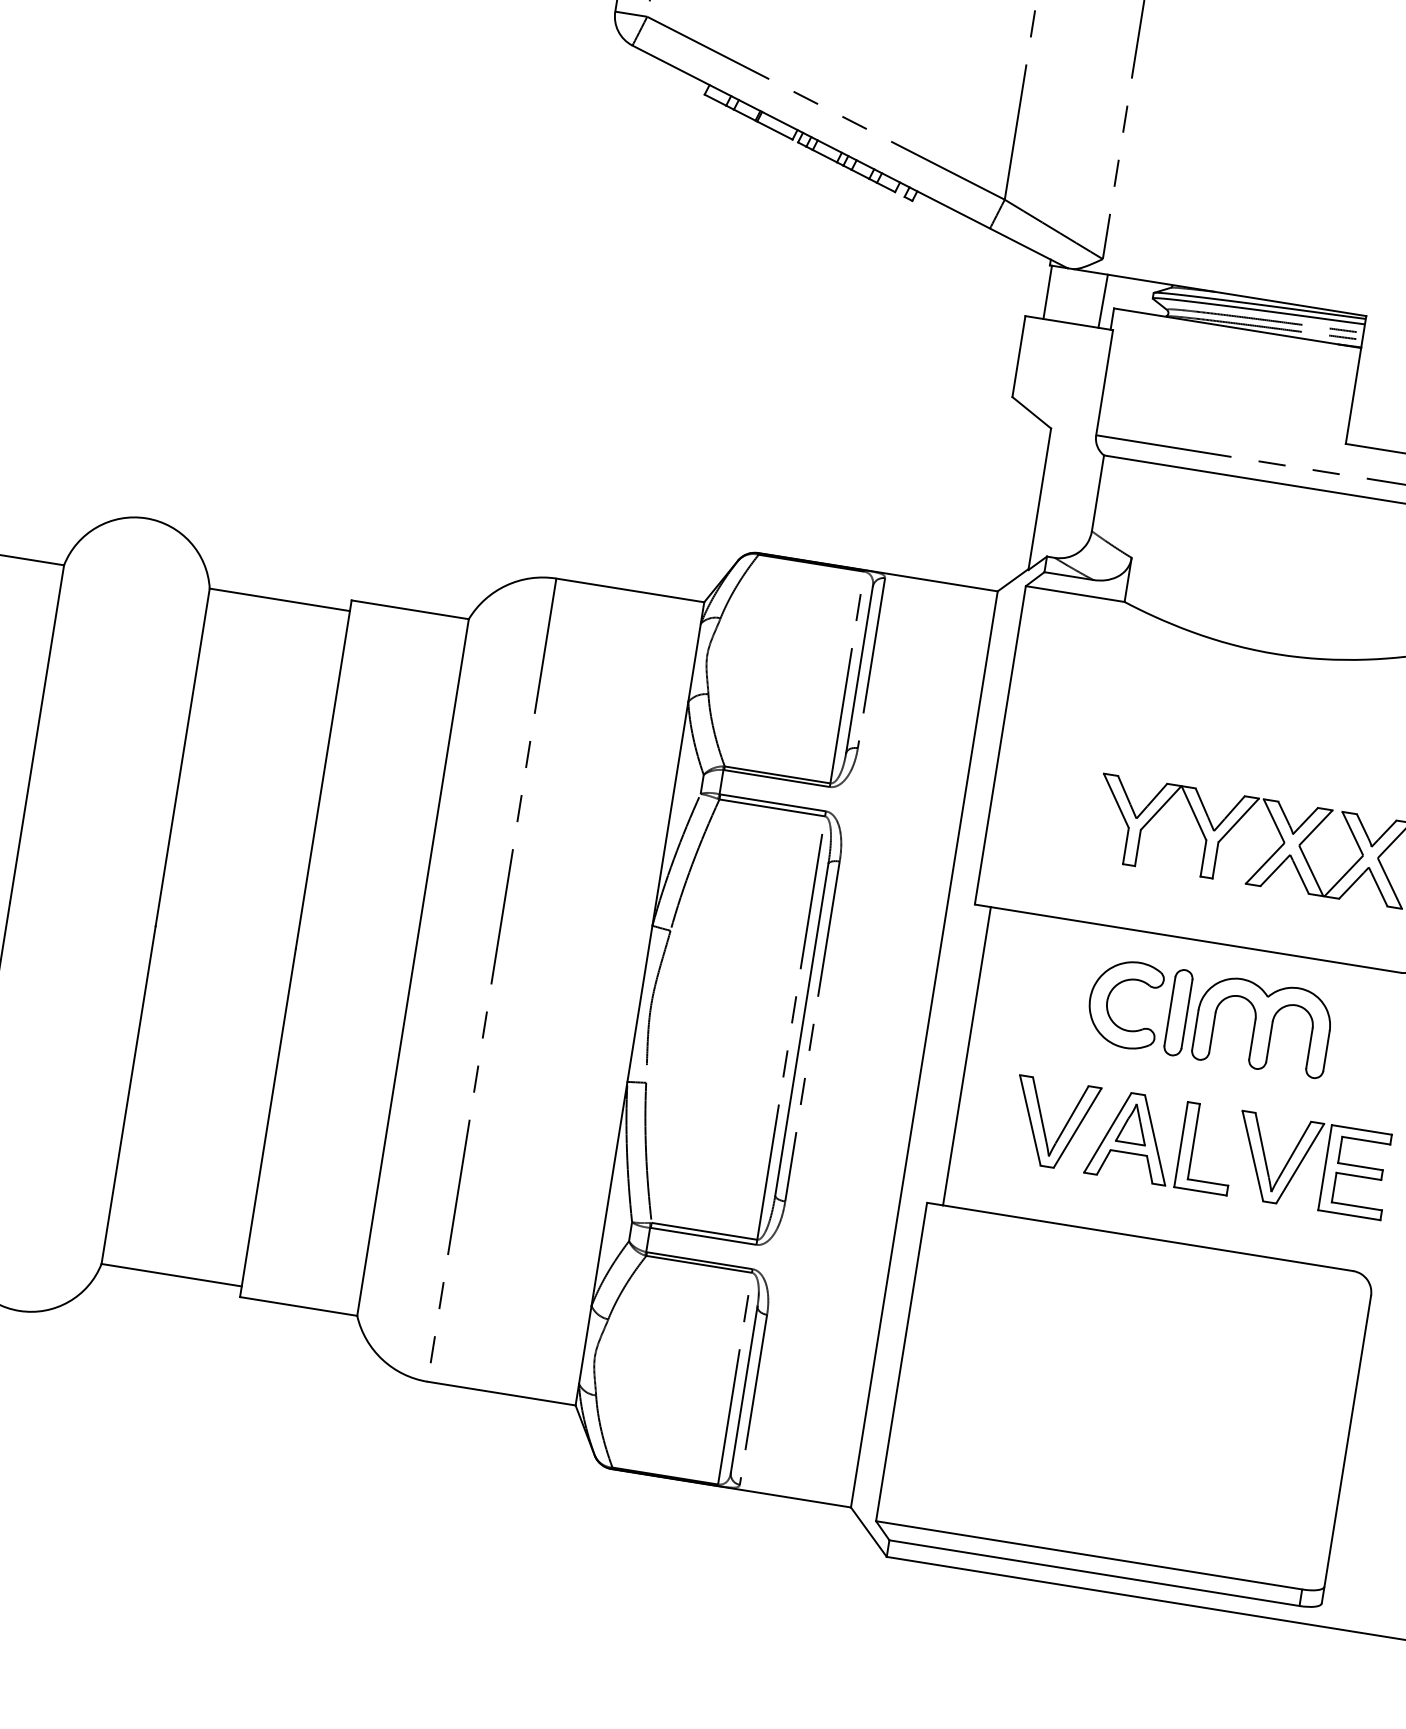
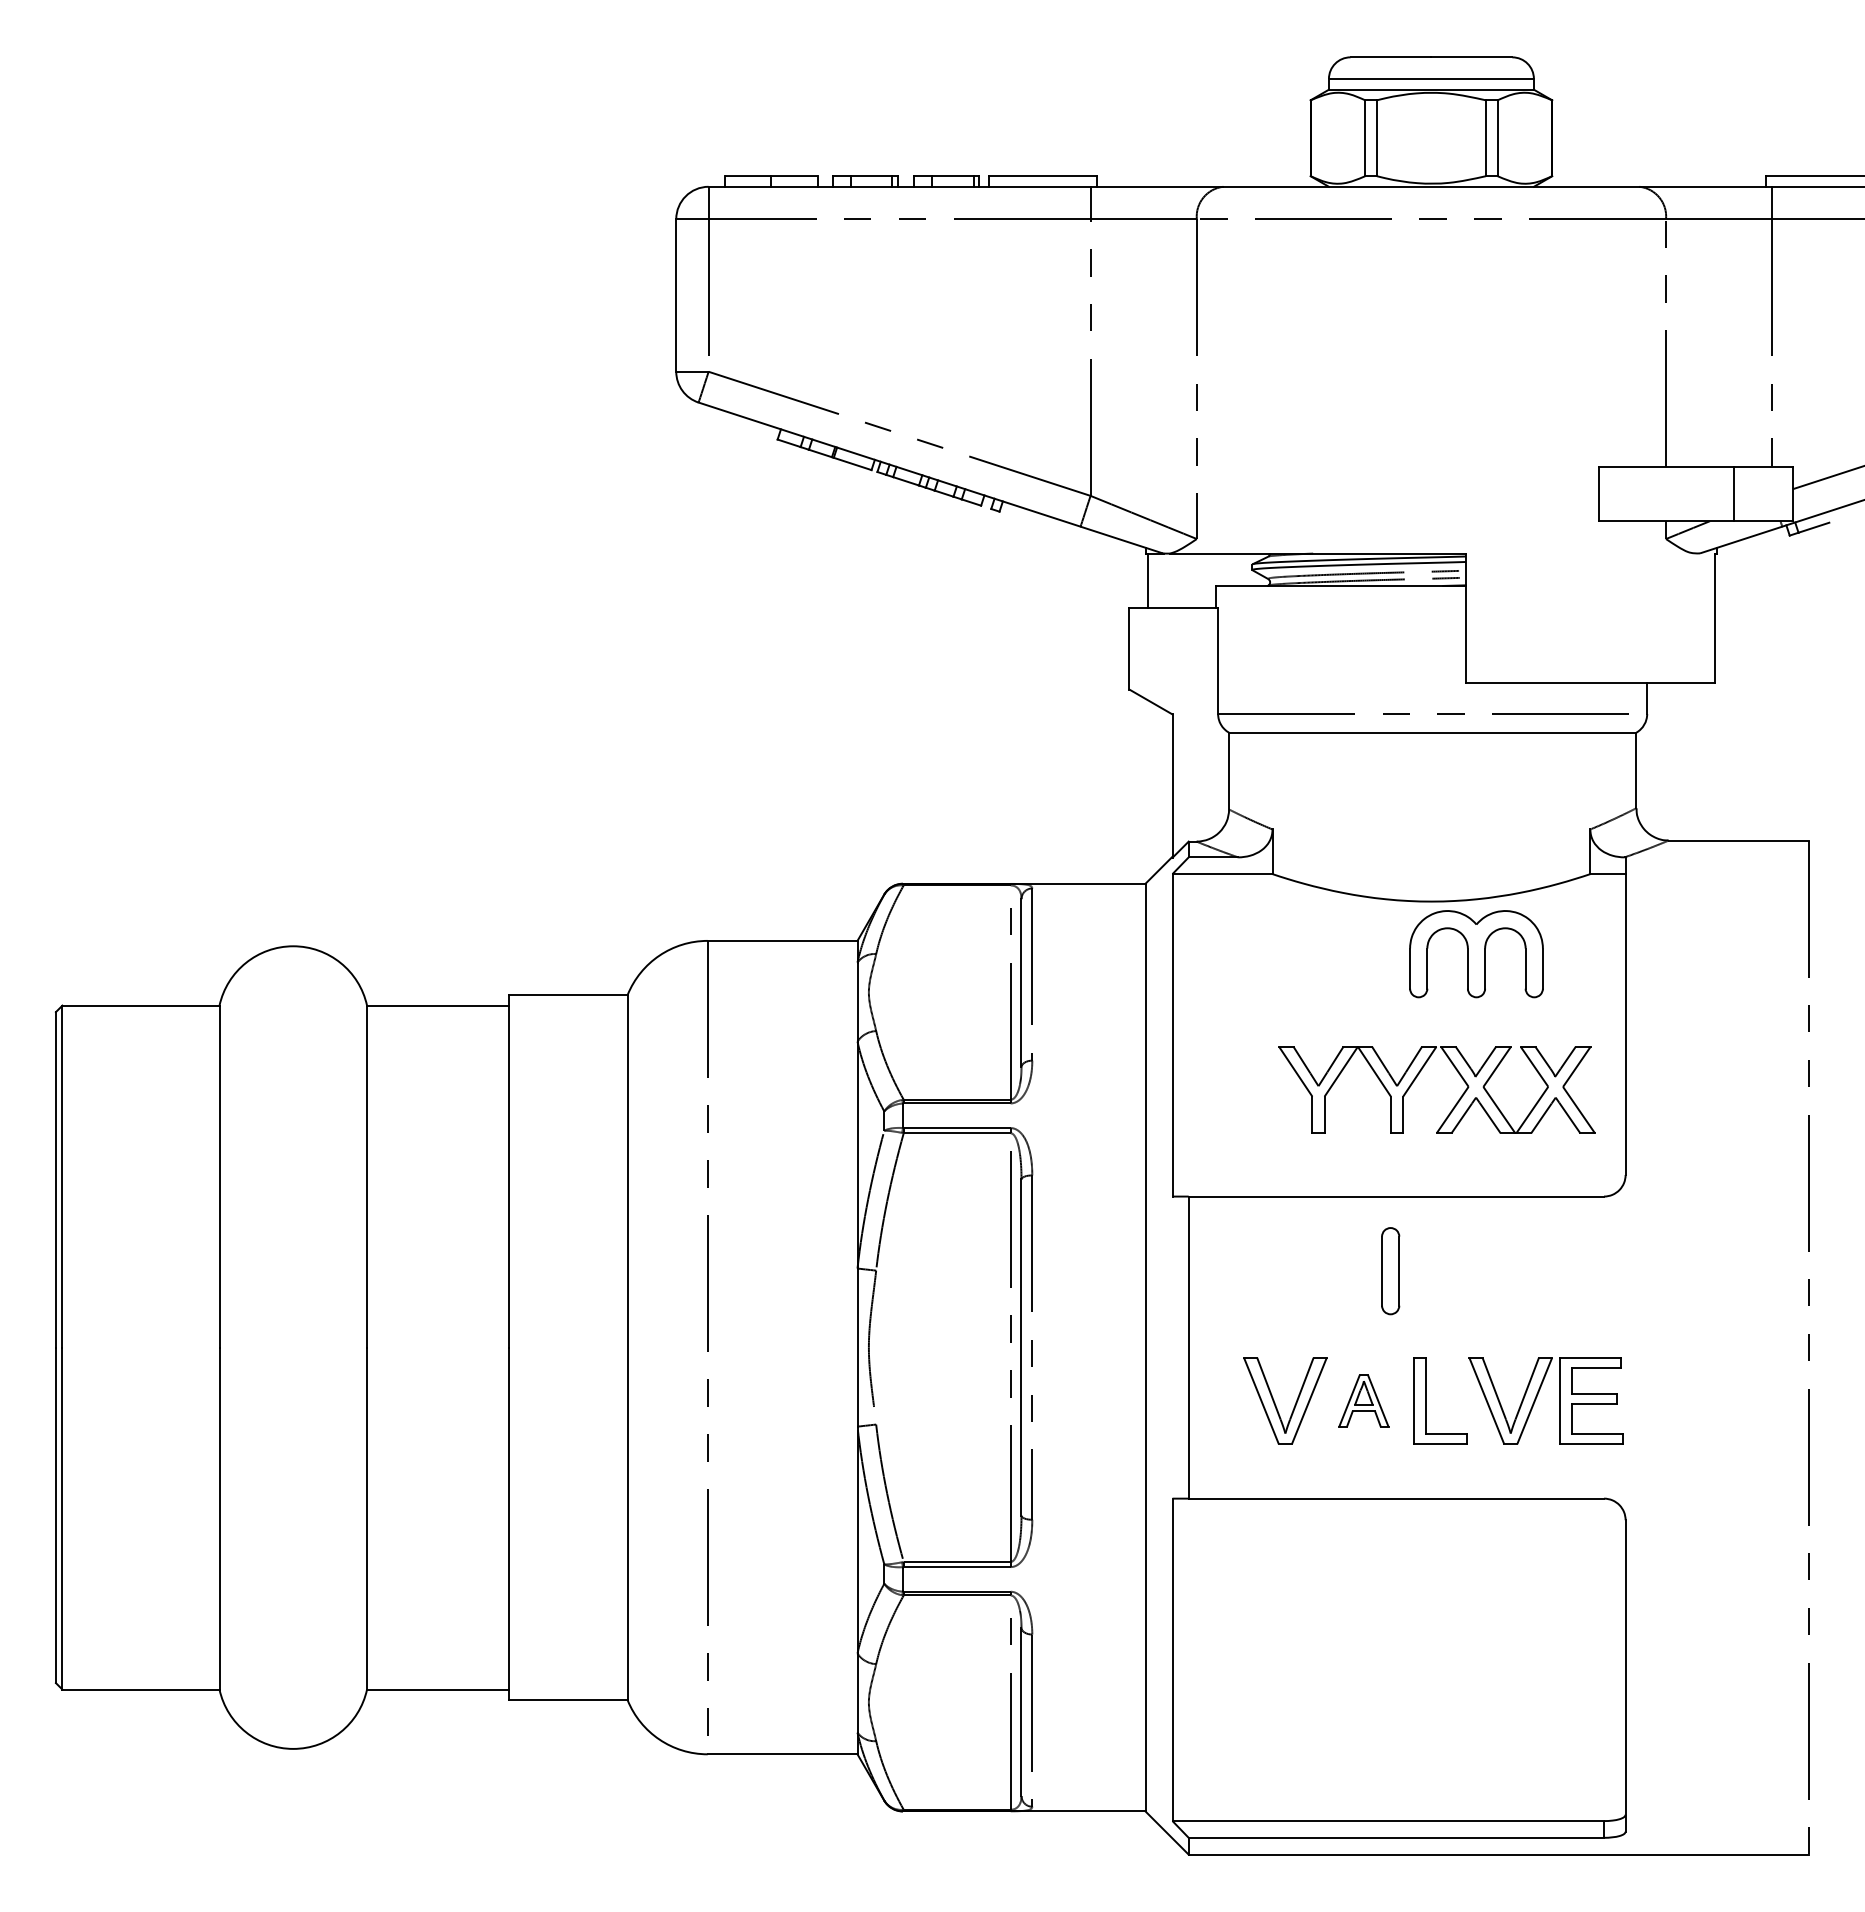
line: (1102, 301) -> (1203, 580), removed
part: (1108, 1006) -> (1320, 1276), removed
part: (1263, 1026) -> (1476, 954), moved
part: (1131, 1136) -> (1363, 1400), size x0.6

